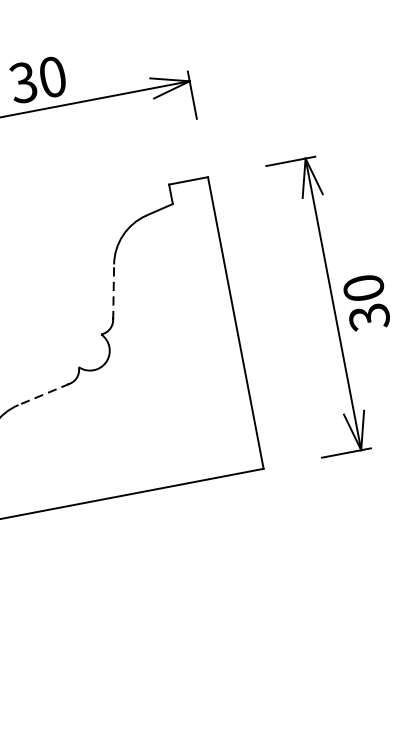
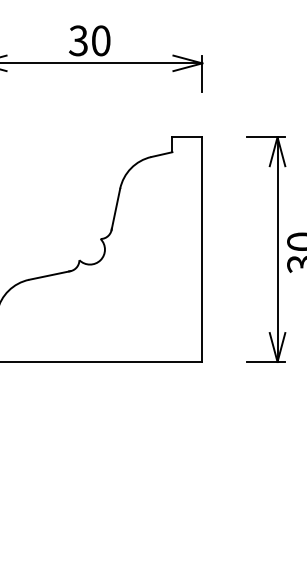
line: (114, 290) -> (116, 208), dashed -> solid
line: (43, 394) -> (49, 275), dashed -> solid

